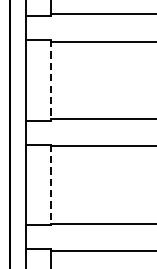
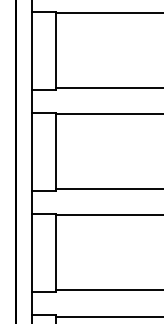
line: (51, 80) -> (56, 151), dashed -> solid
line: (51, 184) -> (56, 252), dashed -> solid

